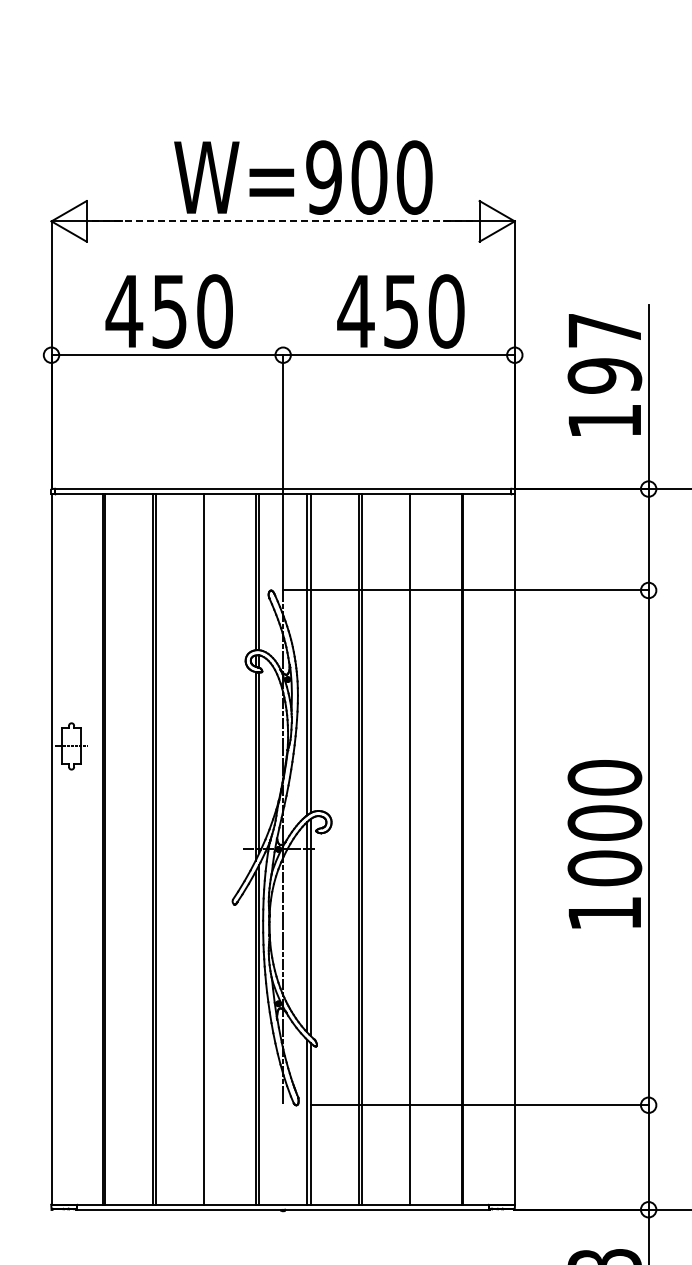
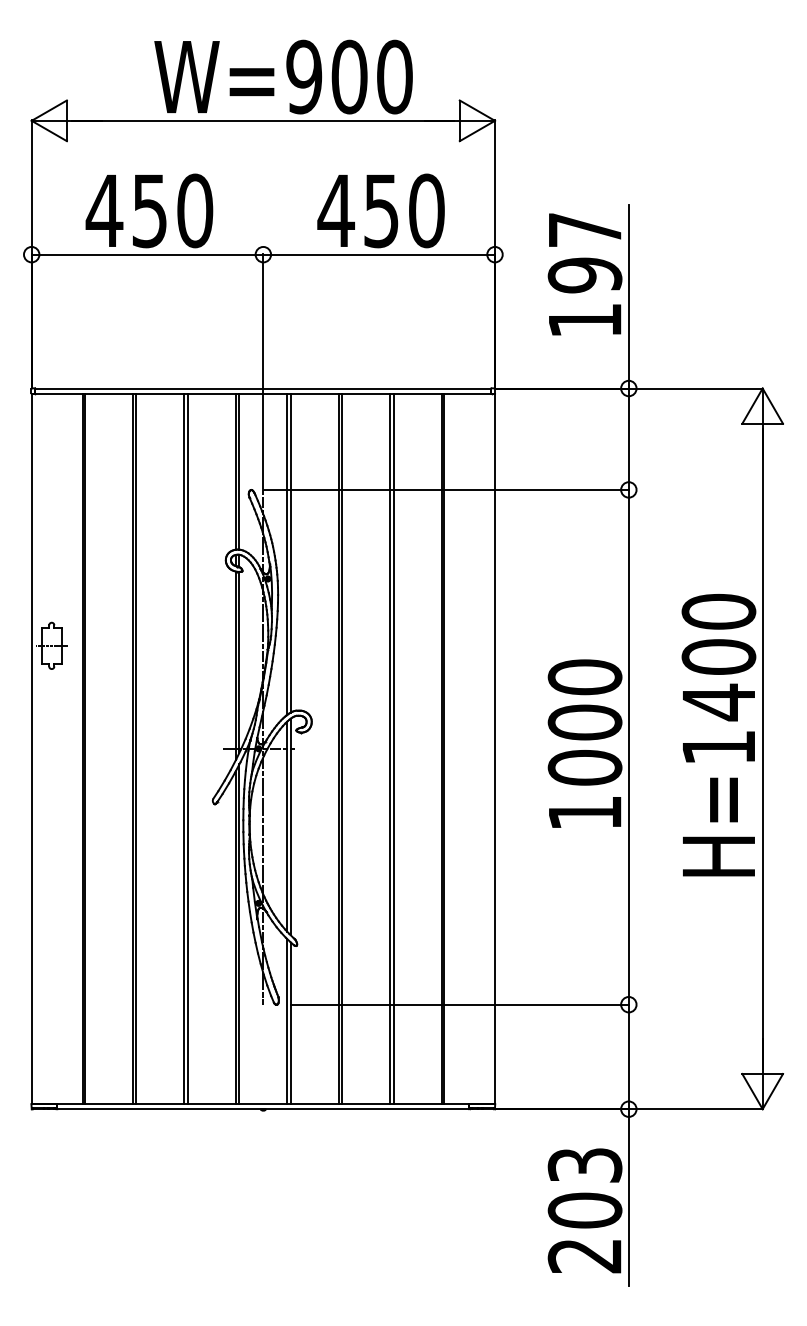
line: (283, 221) -> (263, 120), dashed -> solid
line: (207, 849) -> (187, 748), added
line: (413, 849) -> (393, 748), added

